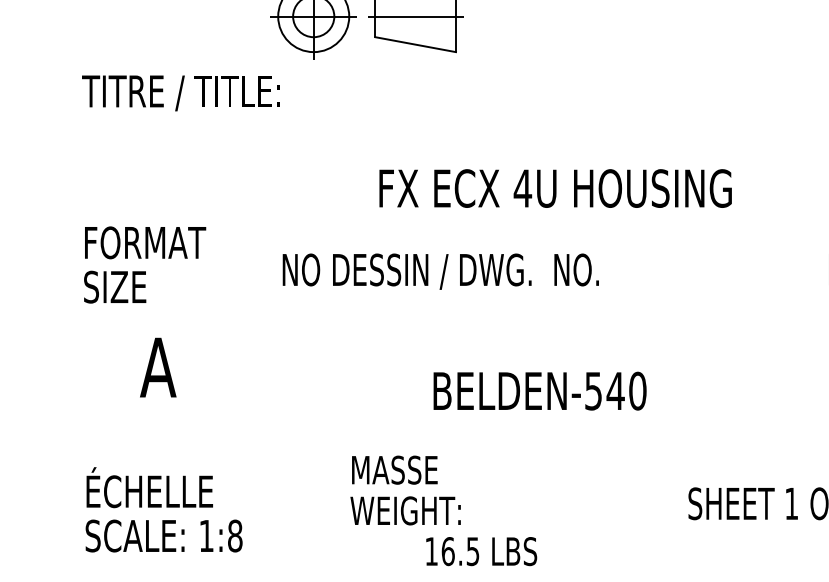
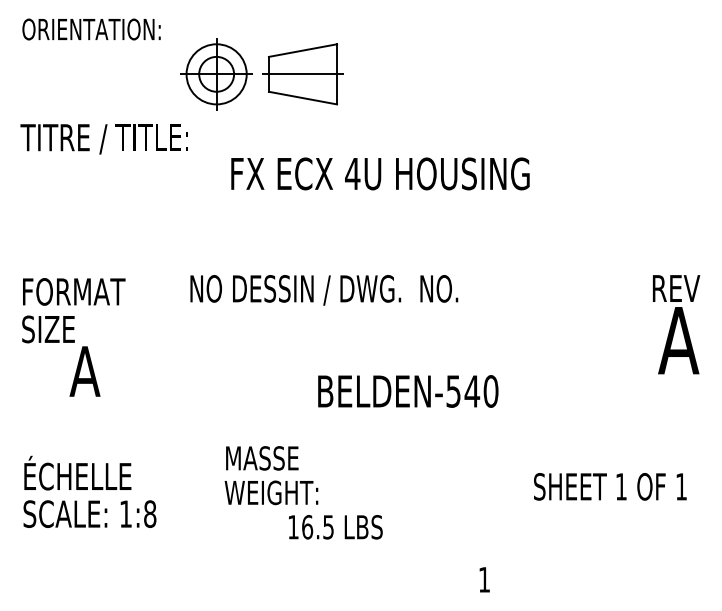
text: (555, 188) -> (380, 173), moved
text: (144, 264) -> (73, 310), moved
text: (443, 510) -> (303, 492), moved

